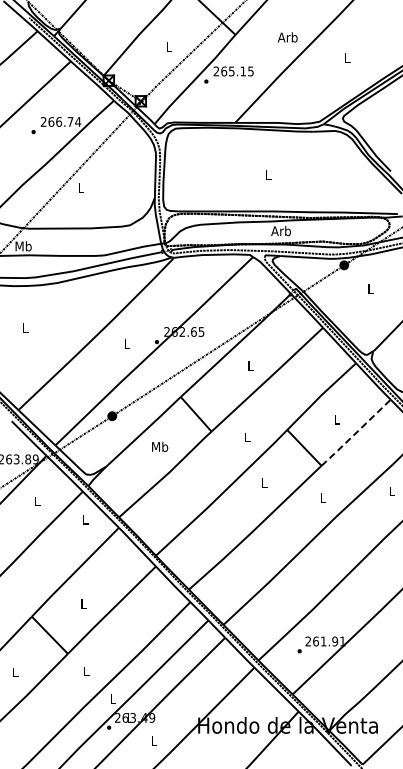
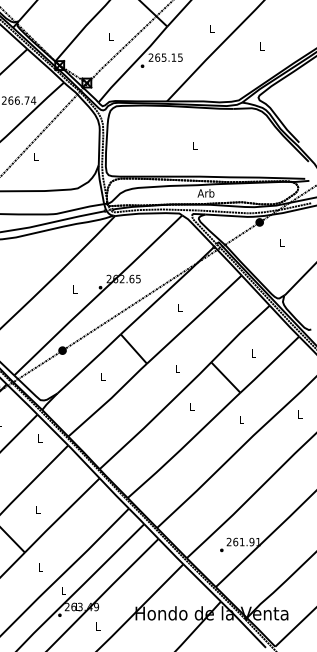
text: (287, 37) -> (211, 28), Arb -> L
line: (355, 433) -> (269, 365), dashed -> solid
text: (160, 446) -> (103, 376), Mb -> L

